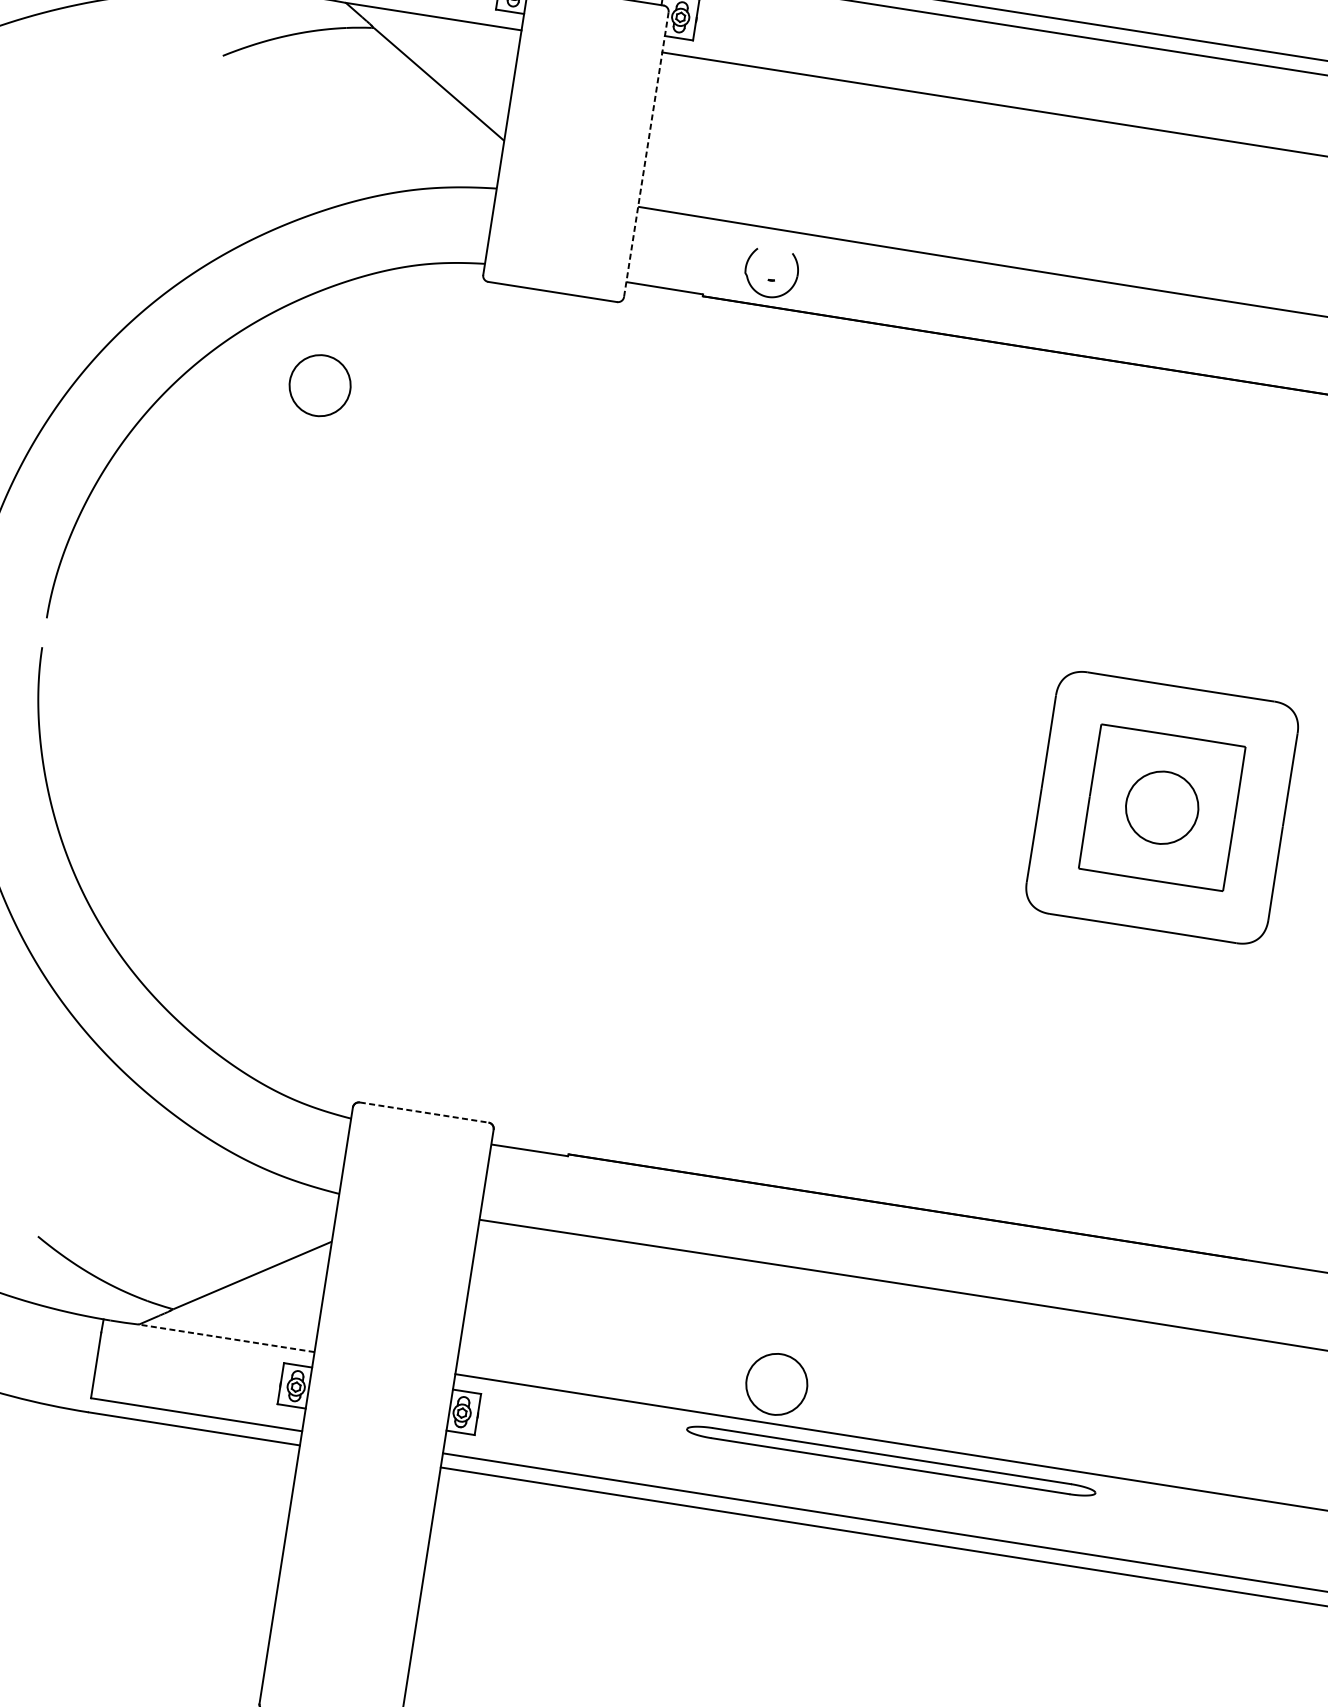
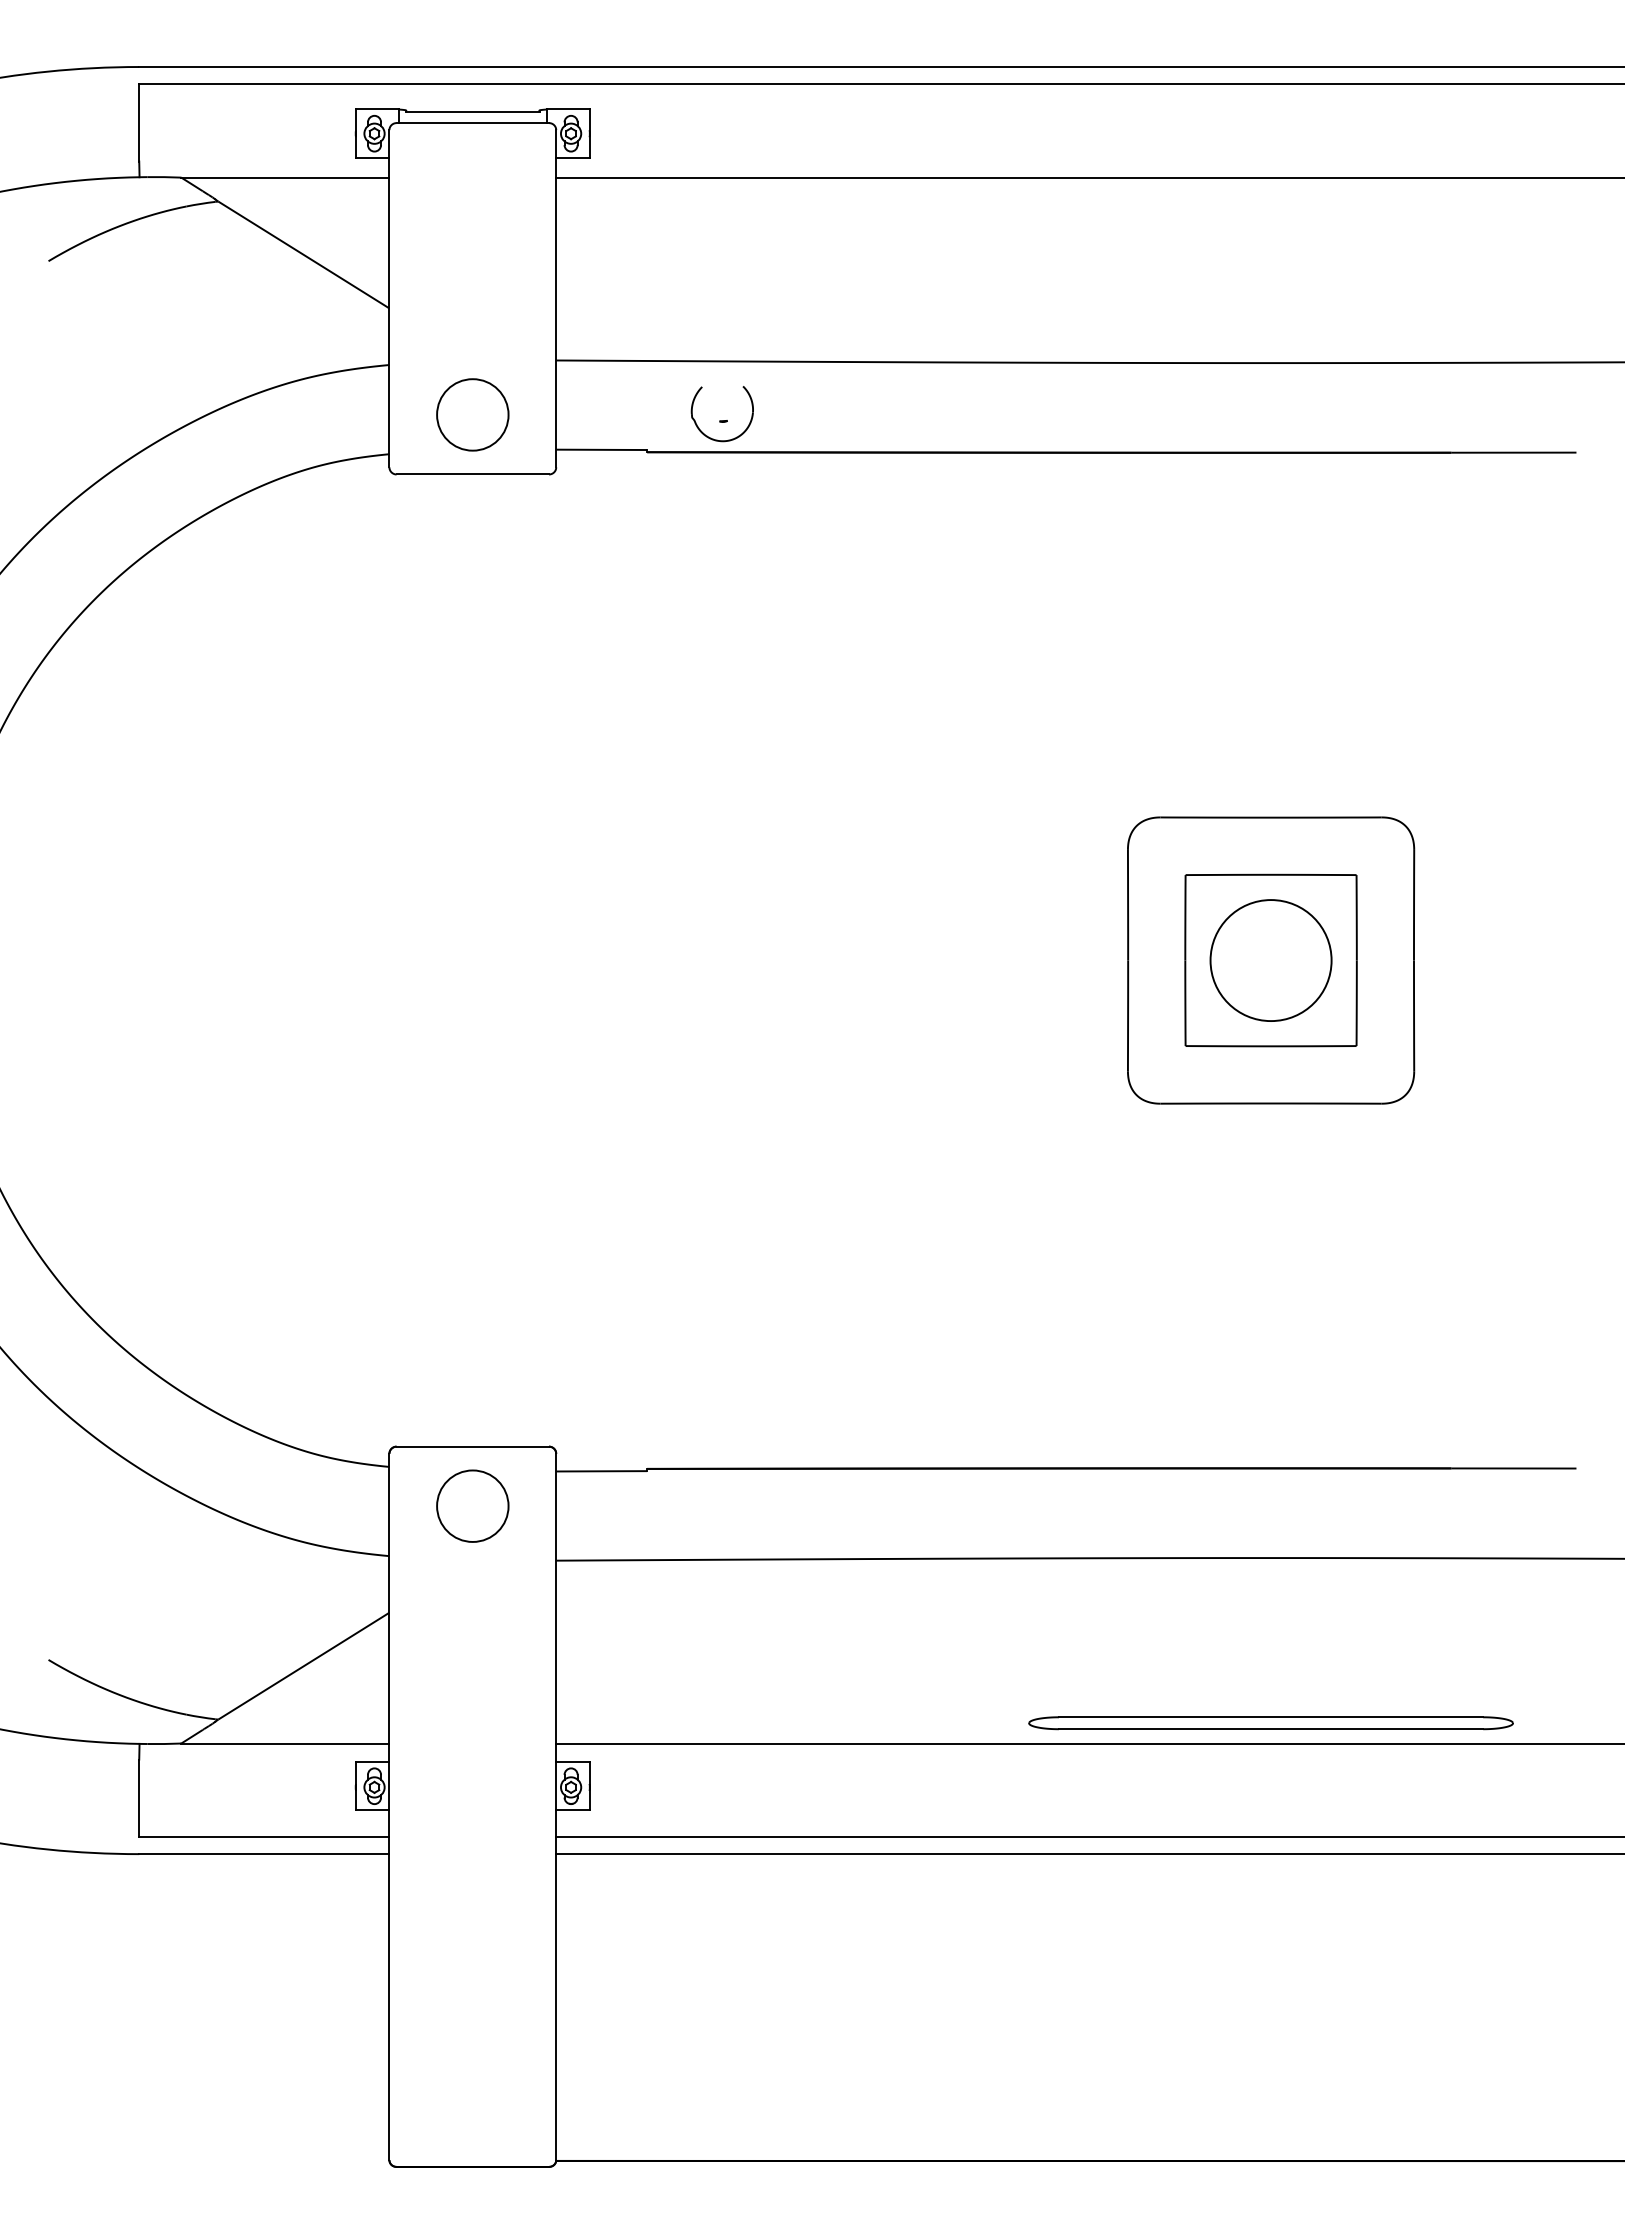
line: (646, 154) -> (556, 298), dashed -> solid
circle: (319, 385) -> (472, 414), moved
circle: (1161, 807) -> (1270, 960), size x1.43
line: (424, 1112) -> (473, 1446), dashed -> solid
line: (226, 1338) -> (284, 1743), dashed -> solid
circle: (776, 1383) -> (472, 1505), moved
part: (890, 1461) -> (1270, 1723), moved

